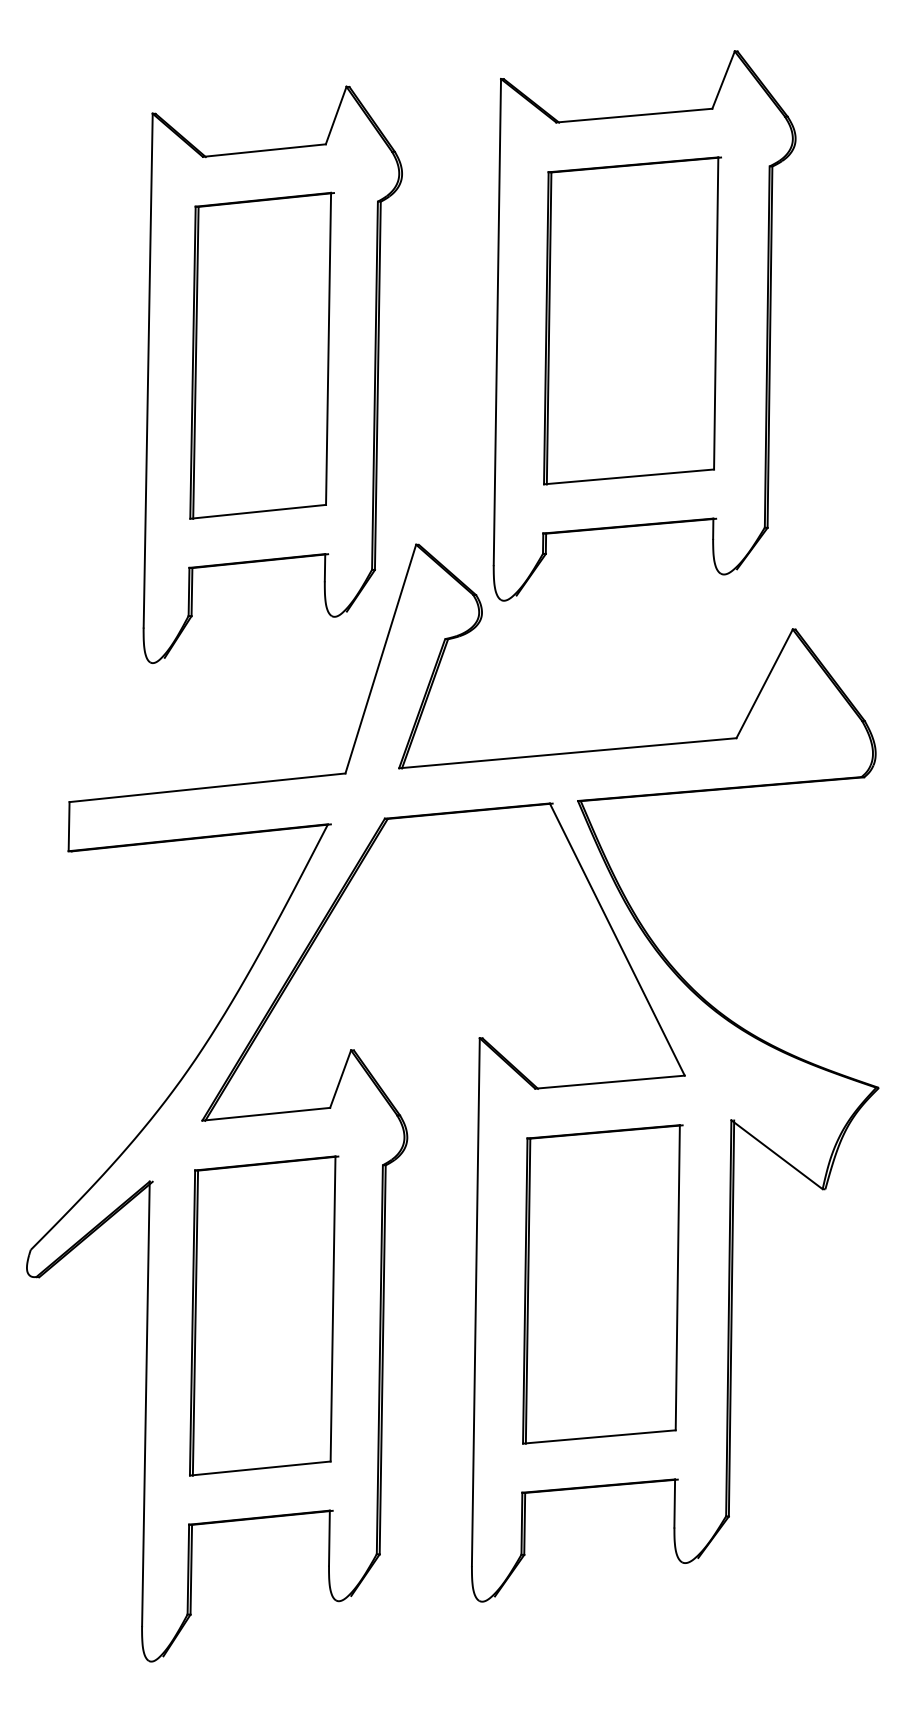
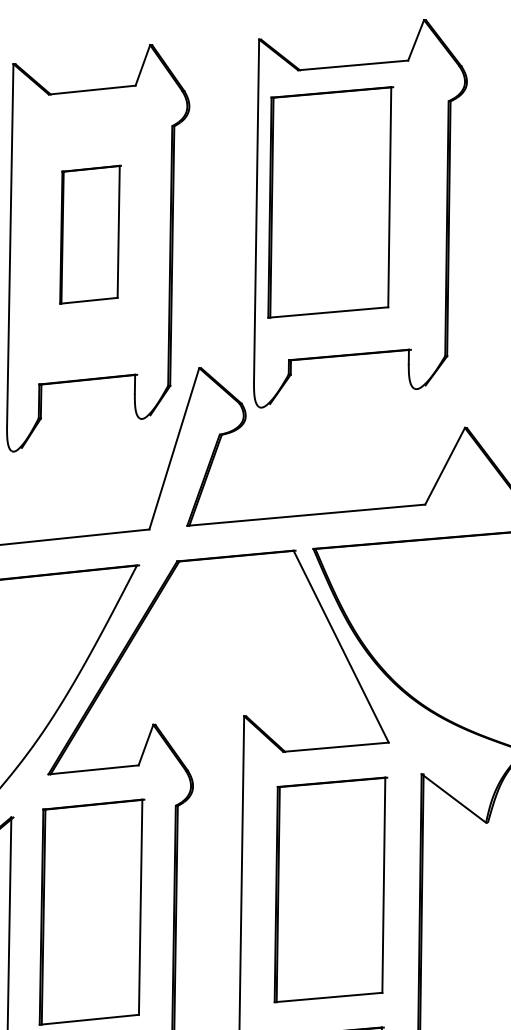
part: (632, 320) -> (330, 202), moved
part: (261, 355) -> (90, 234), size x0.6

